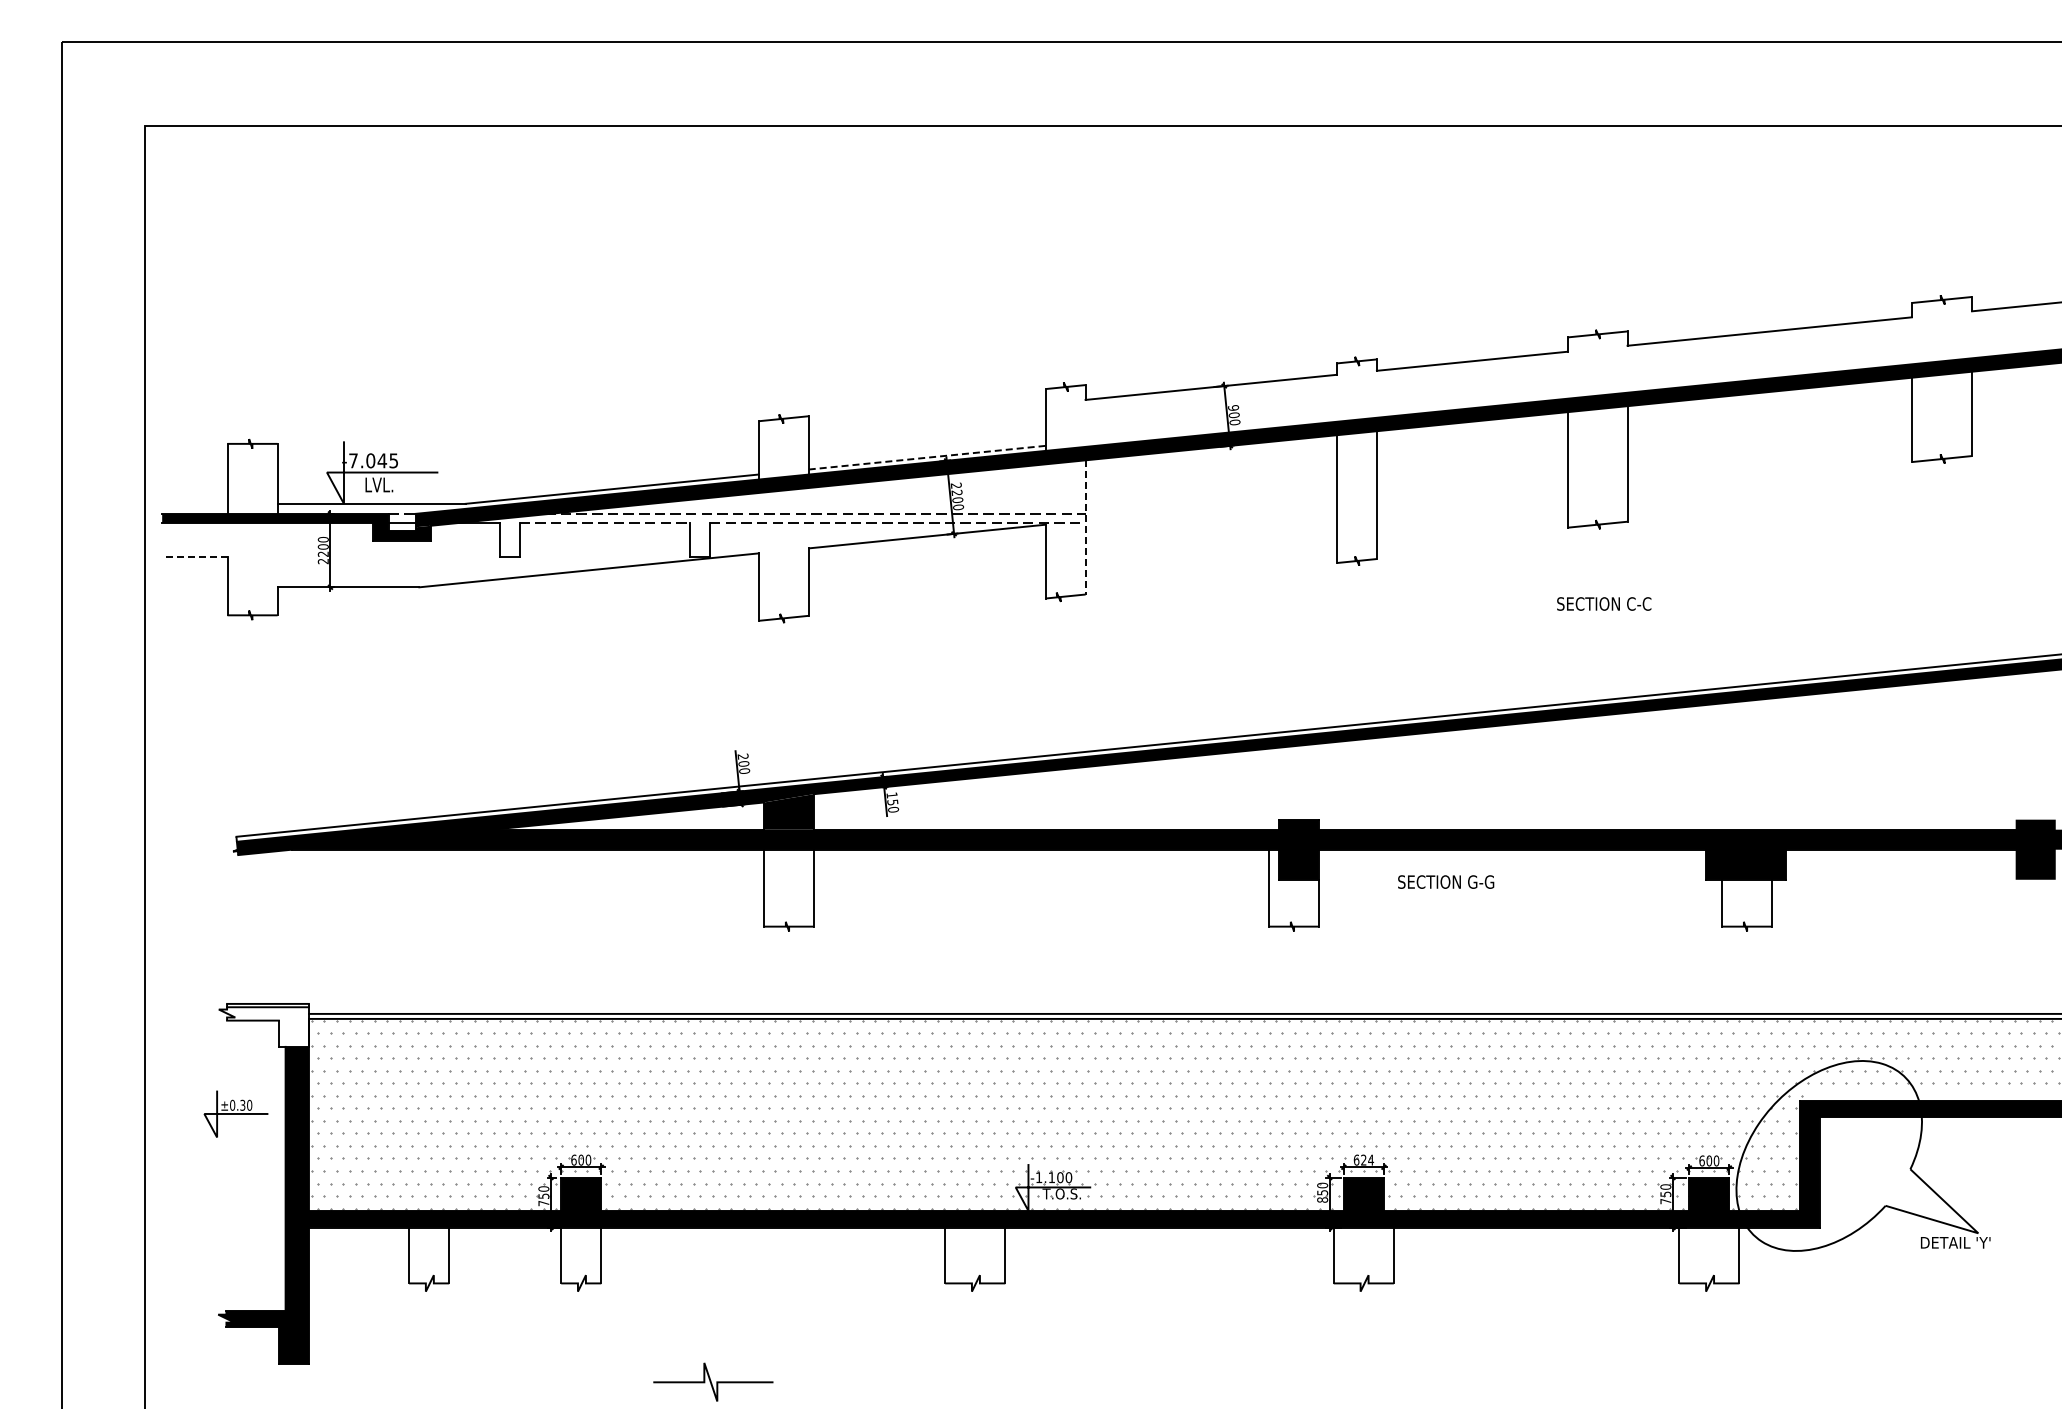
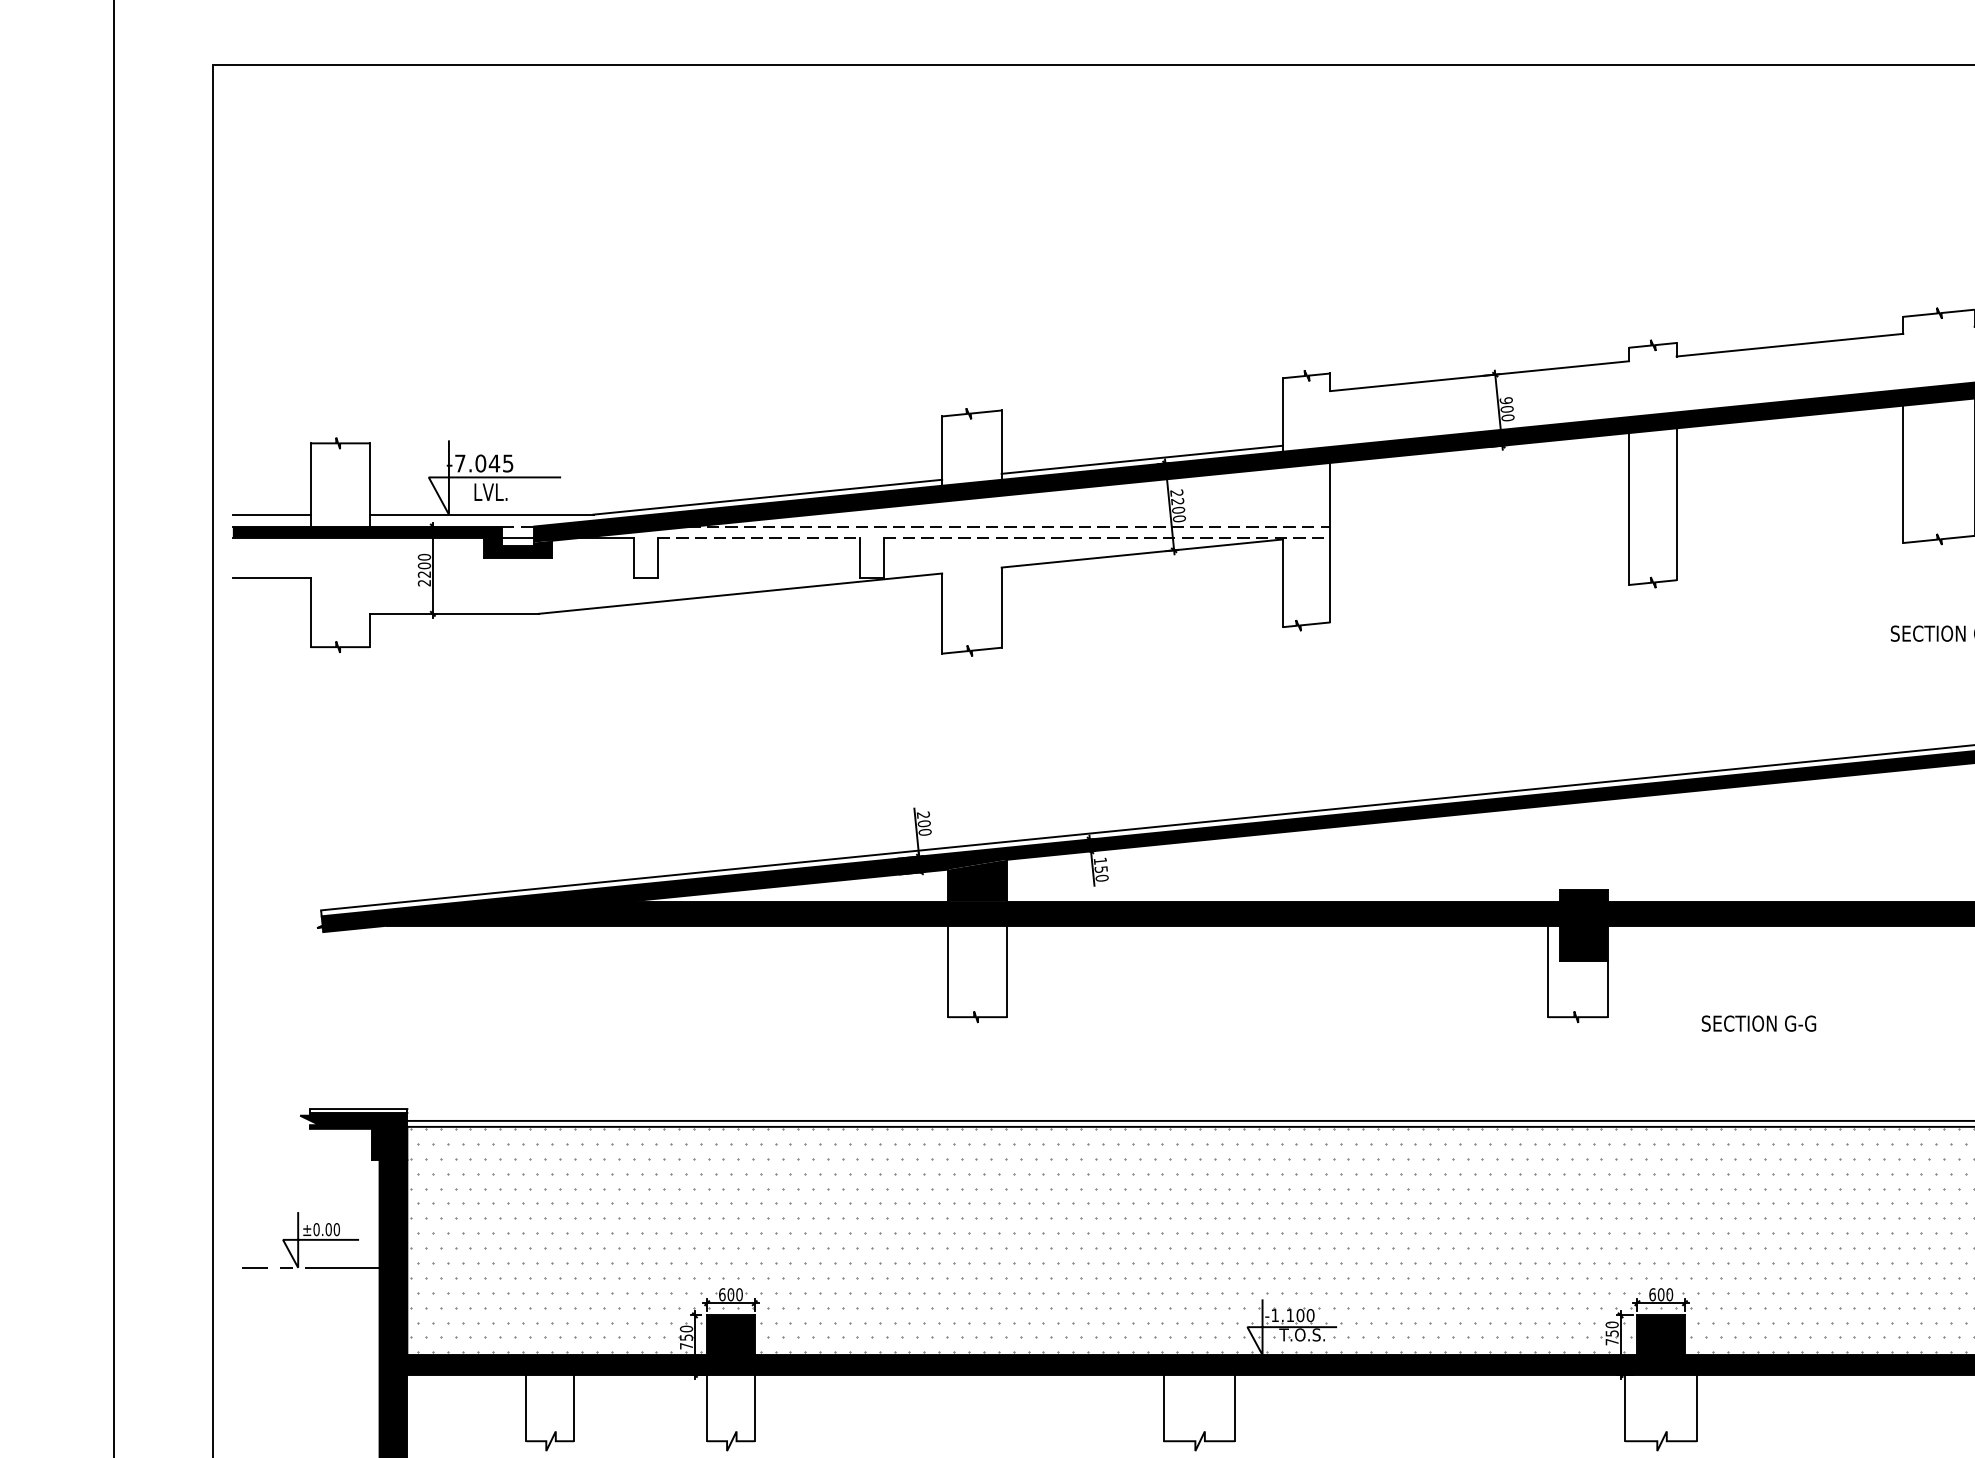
line: (927, 457) -> (1142, 459), dashed -> solid
line: (194, 503) -> (271, 514), added
line: (1085, 527) -> (1330, 542), dashed -> solid
line: (194, 557) -> (271, 578), dashed -> solid
text: (1446, 881) -> (1759, 1022), moved
fill: (263, 1026) -> (353, 1135), added
text: (242, 1105) -> (328, 1229), ±0.30 -> ±0.00
line: (227, 1137) -> (310, 1267), added
text: (1367, 1159) -> (1665, 1293), 624 -> 600
text: (1322, 1199) -> (1612, 1341), 850 -> 750

